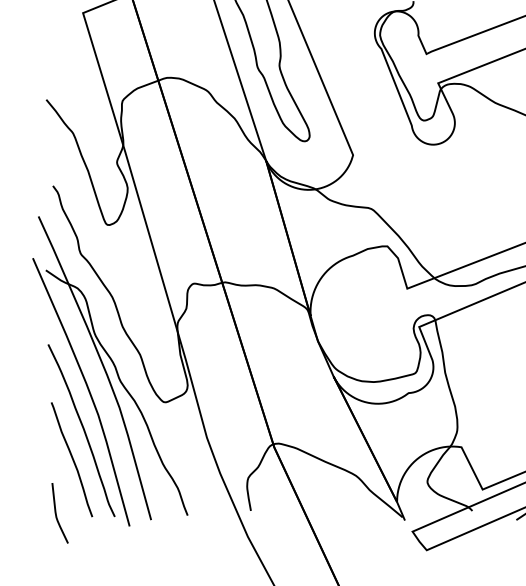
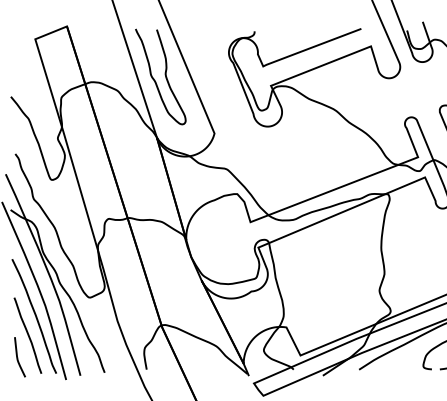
curve: (57, 513) -> (18, 357), moved

